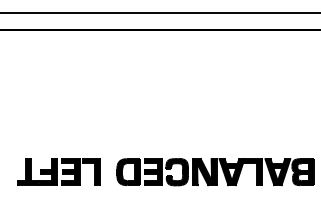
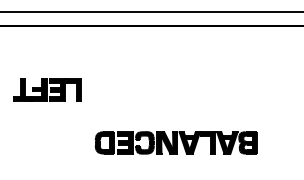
part: (58, 171) -> (47, 89), moved

